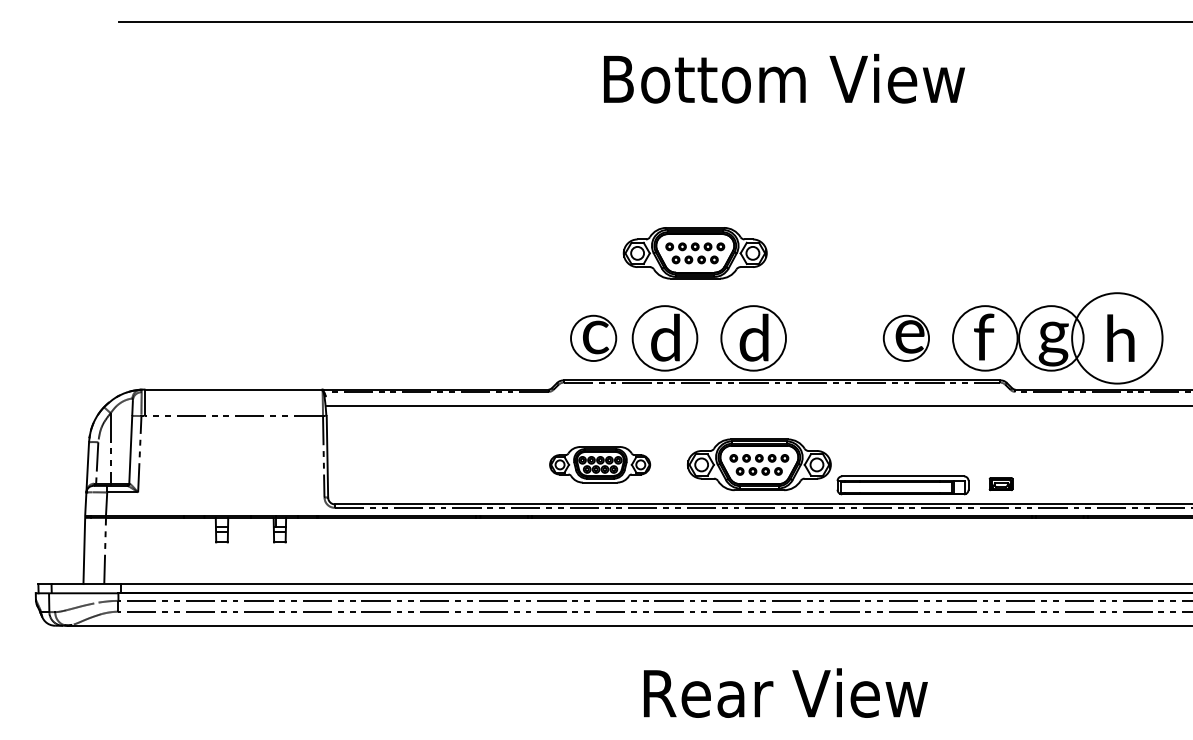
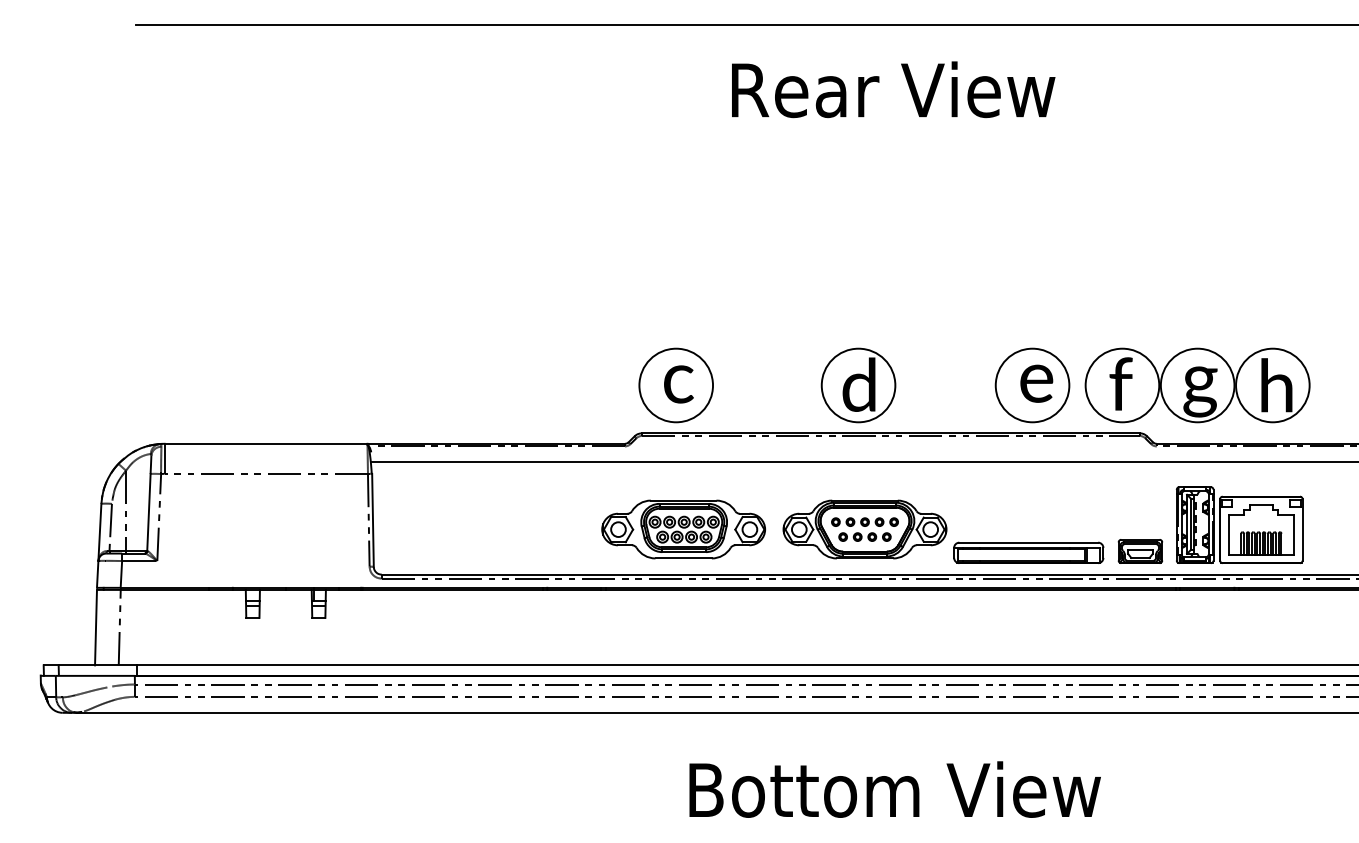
text: (784, 78) -> (893, 89), Bottom View -> Rear View
part: (694, 253) -> (791, 288), removed
circle: (593, 338) -> (676, 385), size x1.43
part: (664, 338) -> (757, 385), removed
circle: (906, 338) -> (1032, 385), size x1.43
circle: (1117, 338) -> (1272, 385), size x0.71
part: (1088, 460) -> (1239, 524), added
part: (600, 464) -> (683, 529), size x1.43
part: (1001, 484) -> (1140, 551), size x1.67
text: (785, 693) -> (894, 789), Rear View -> Bottom View

